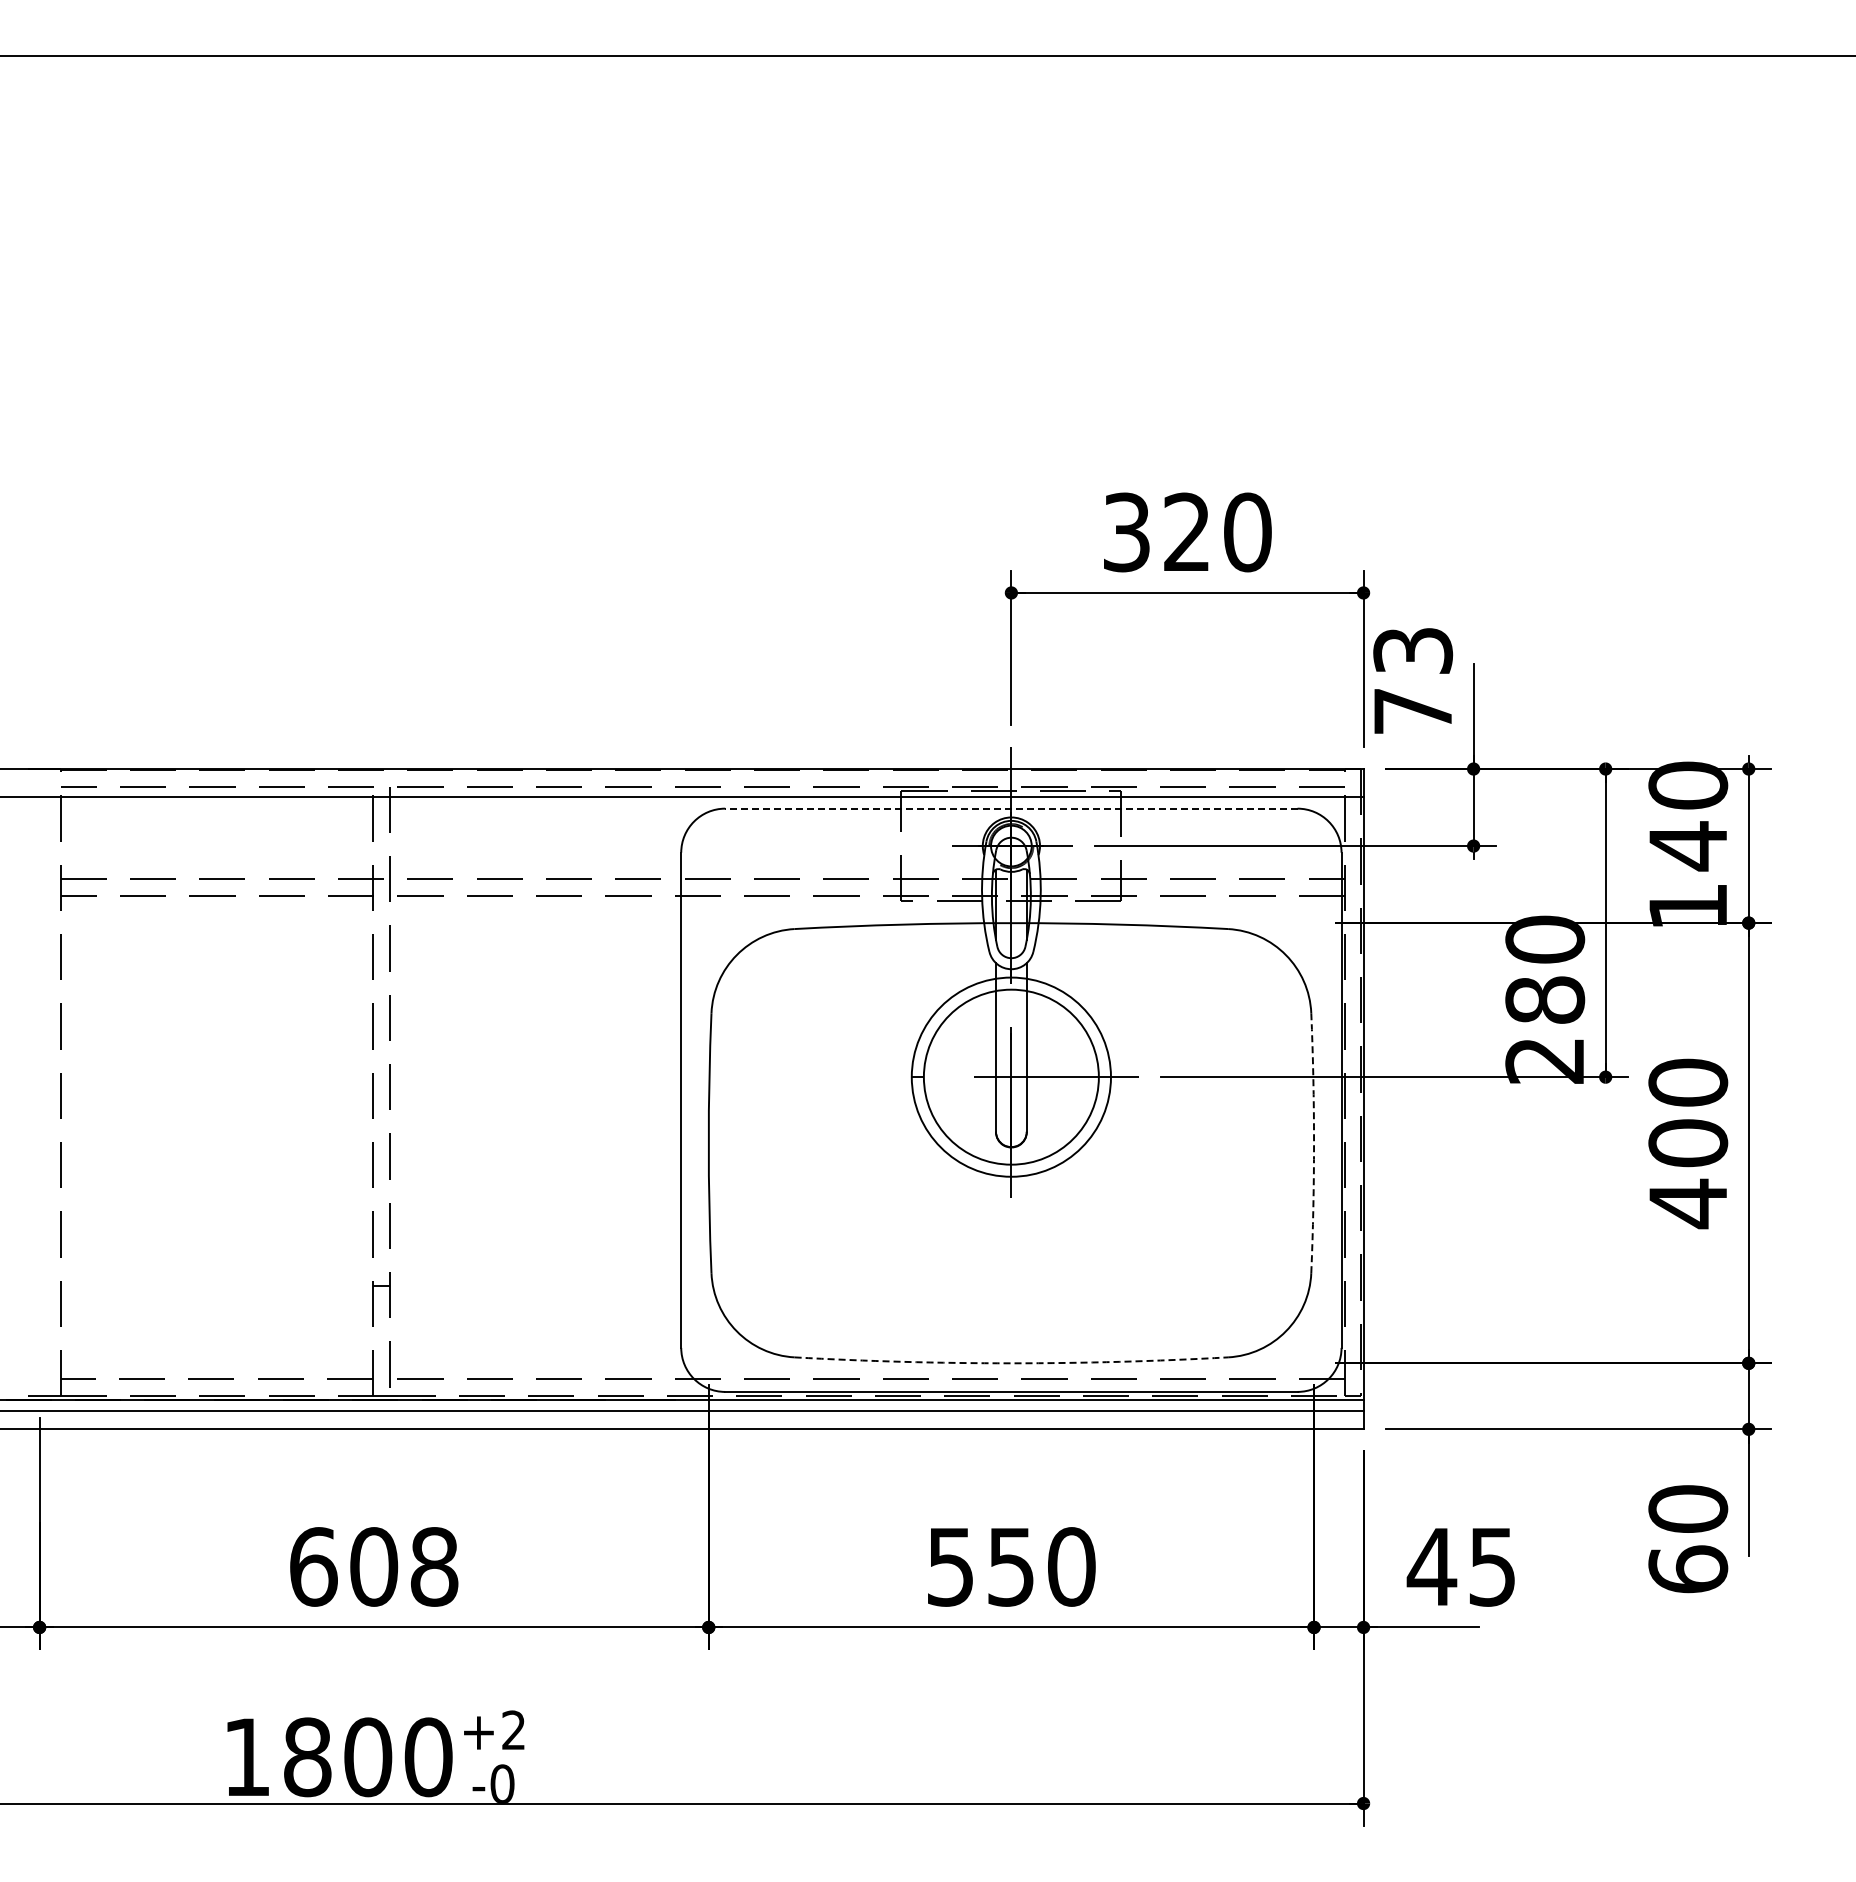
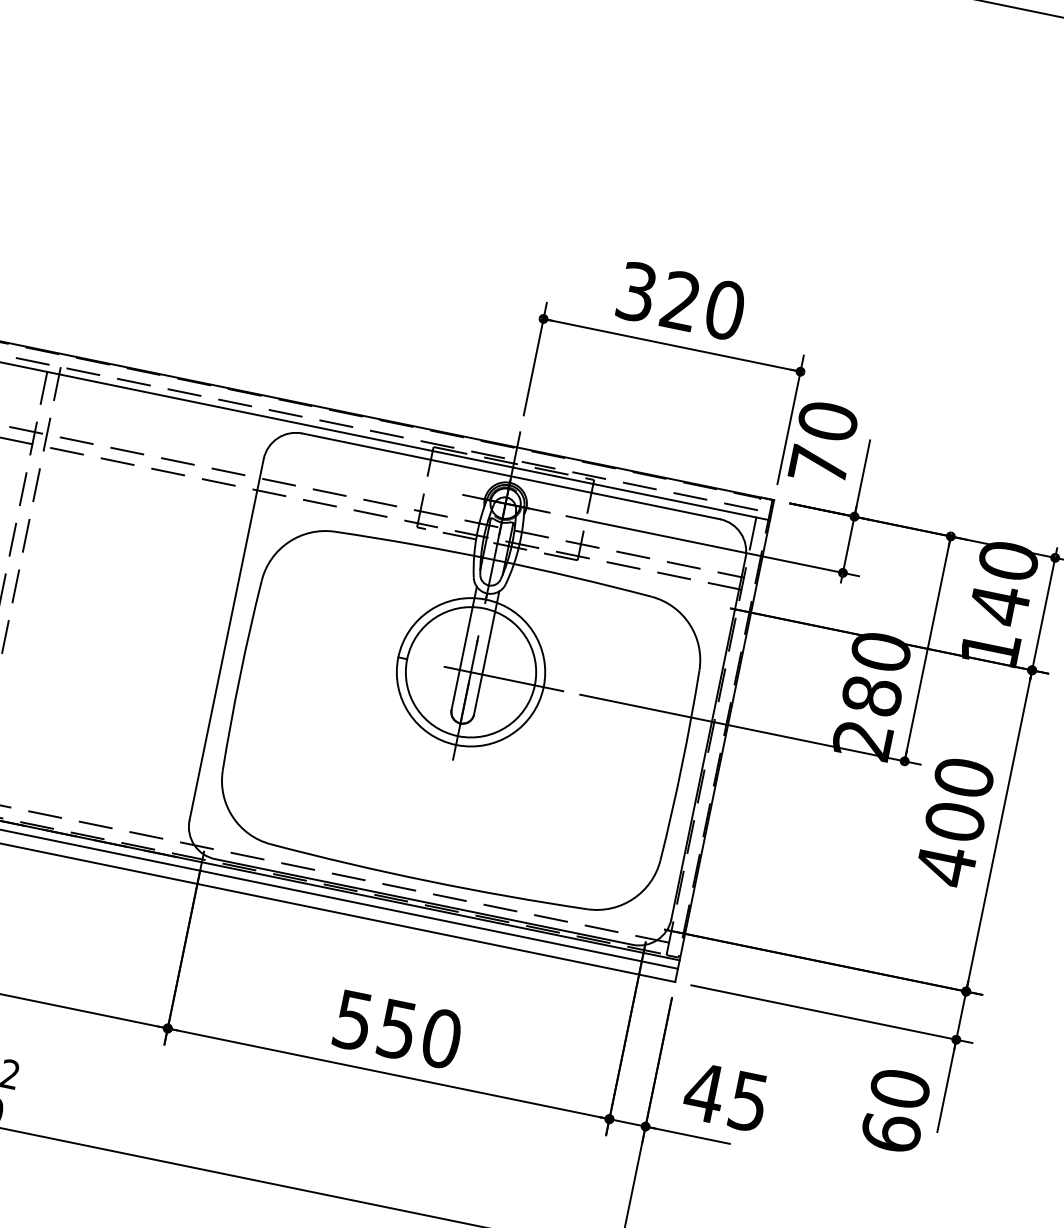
text: (1413, 650) -> (828, 421), 73 -> 70
line: (1010, 808) -> (510, 476), dashed -> solid
arc: (1314, 1143) -> (682, 766), dashed -> solid
arc: (1011, 1363) -> (428, 881), dashed -> solid

